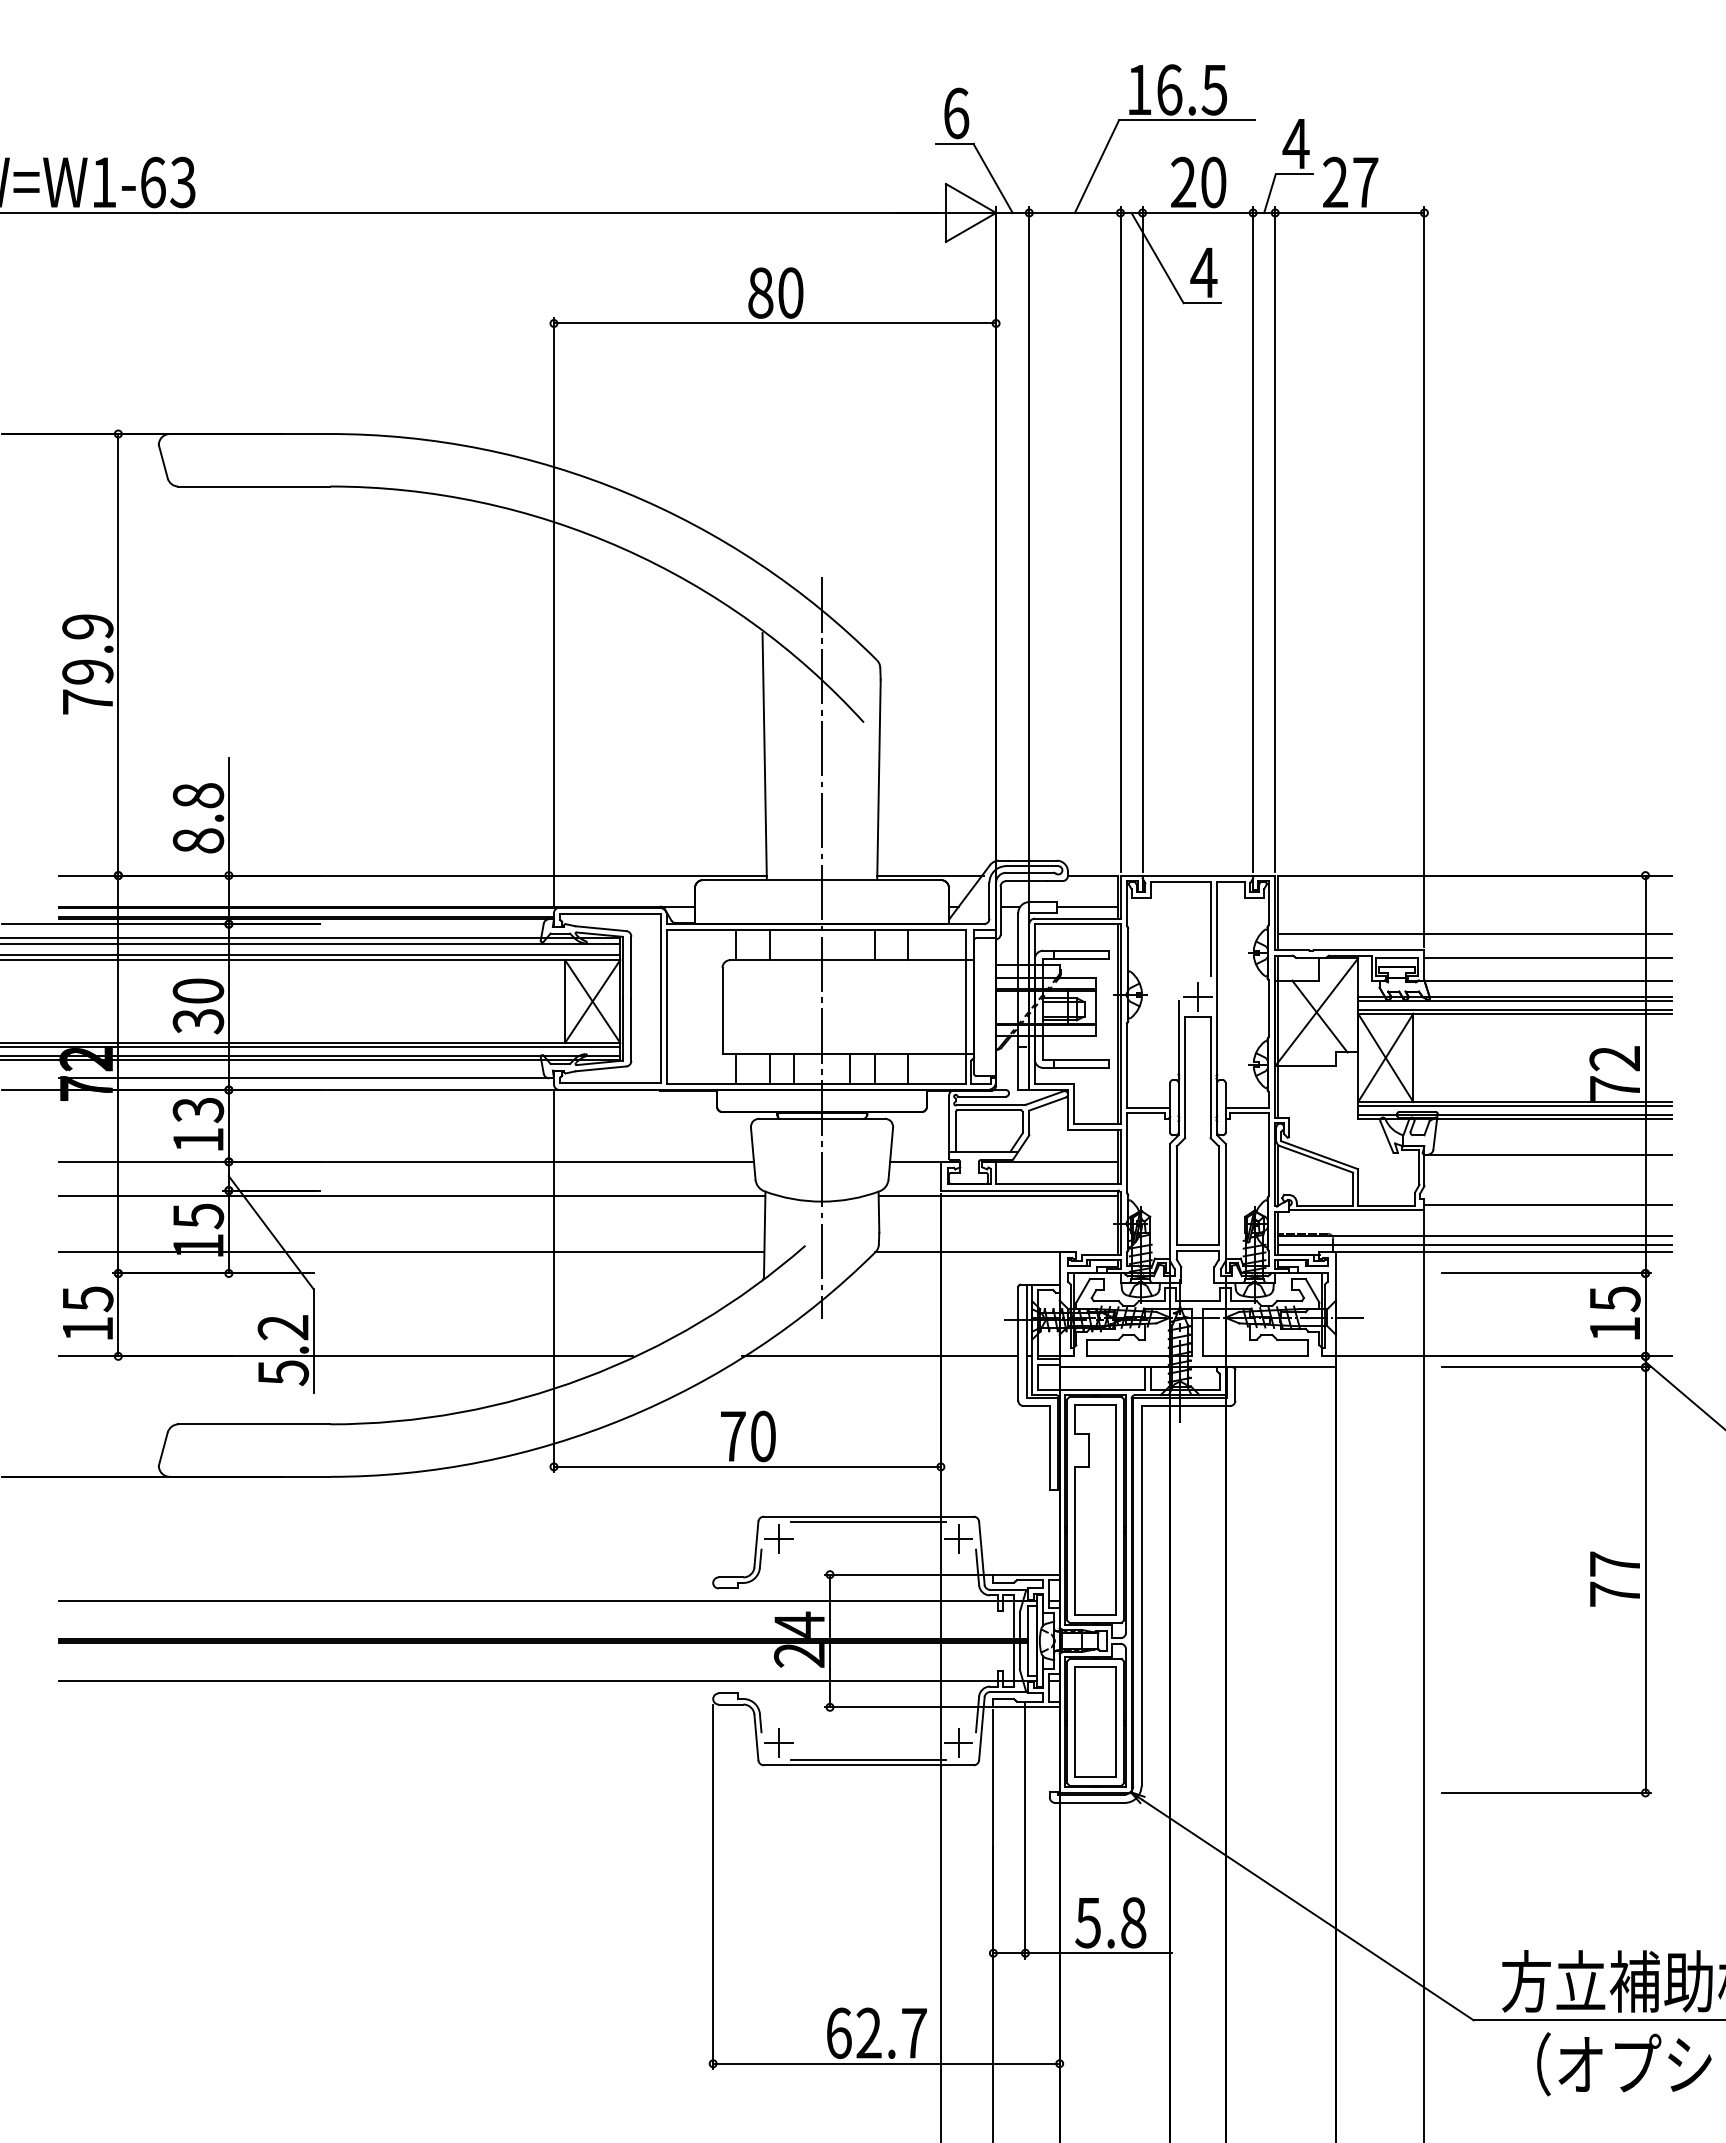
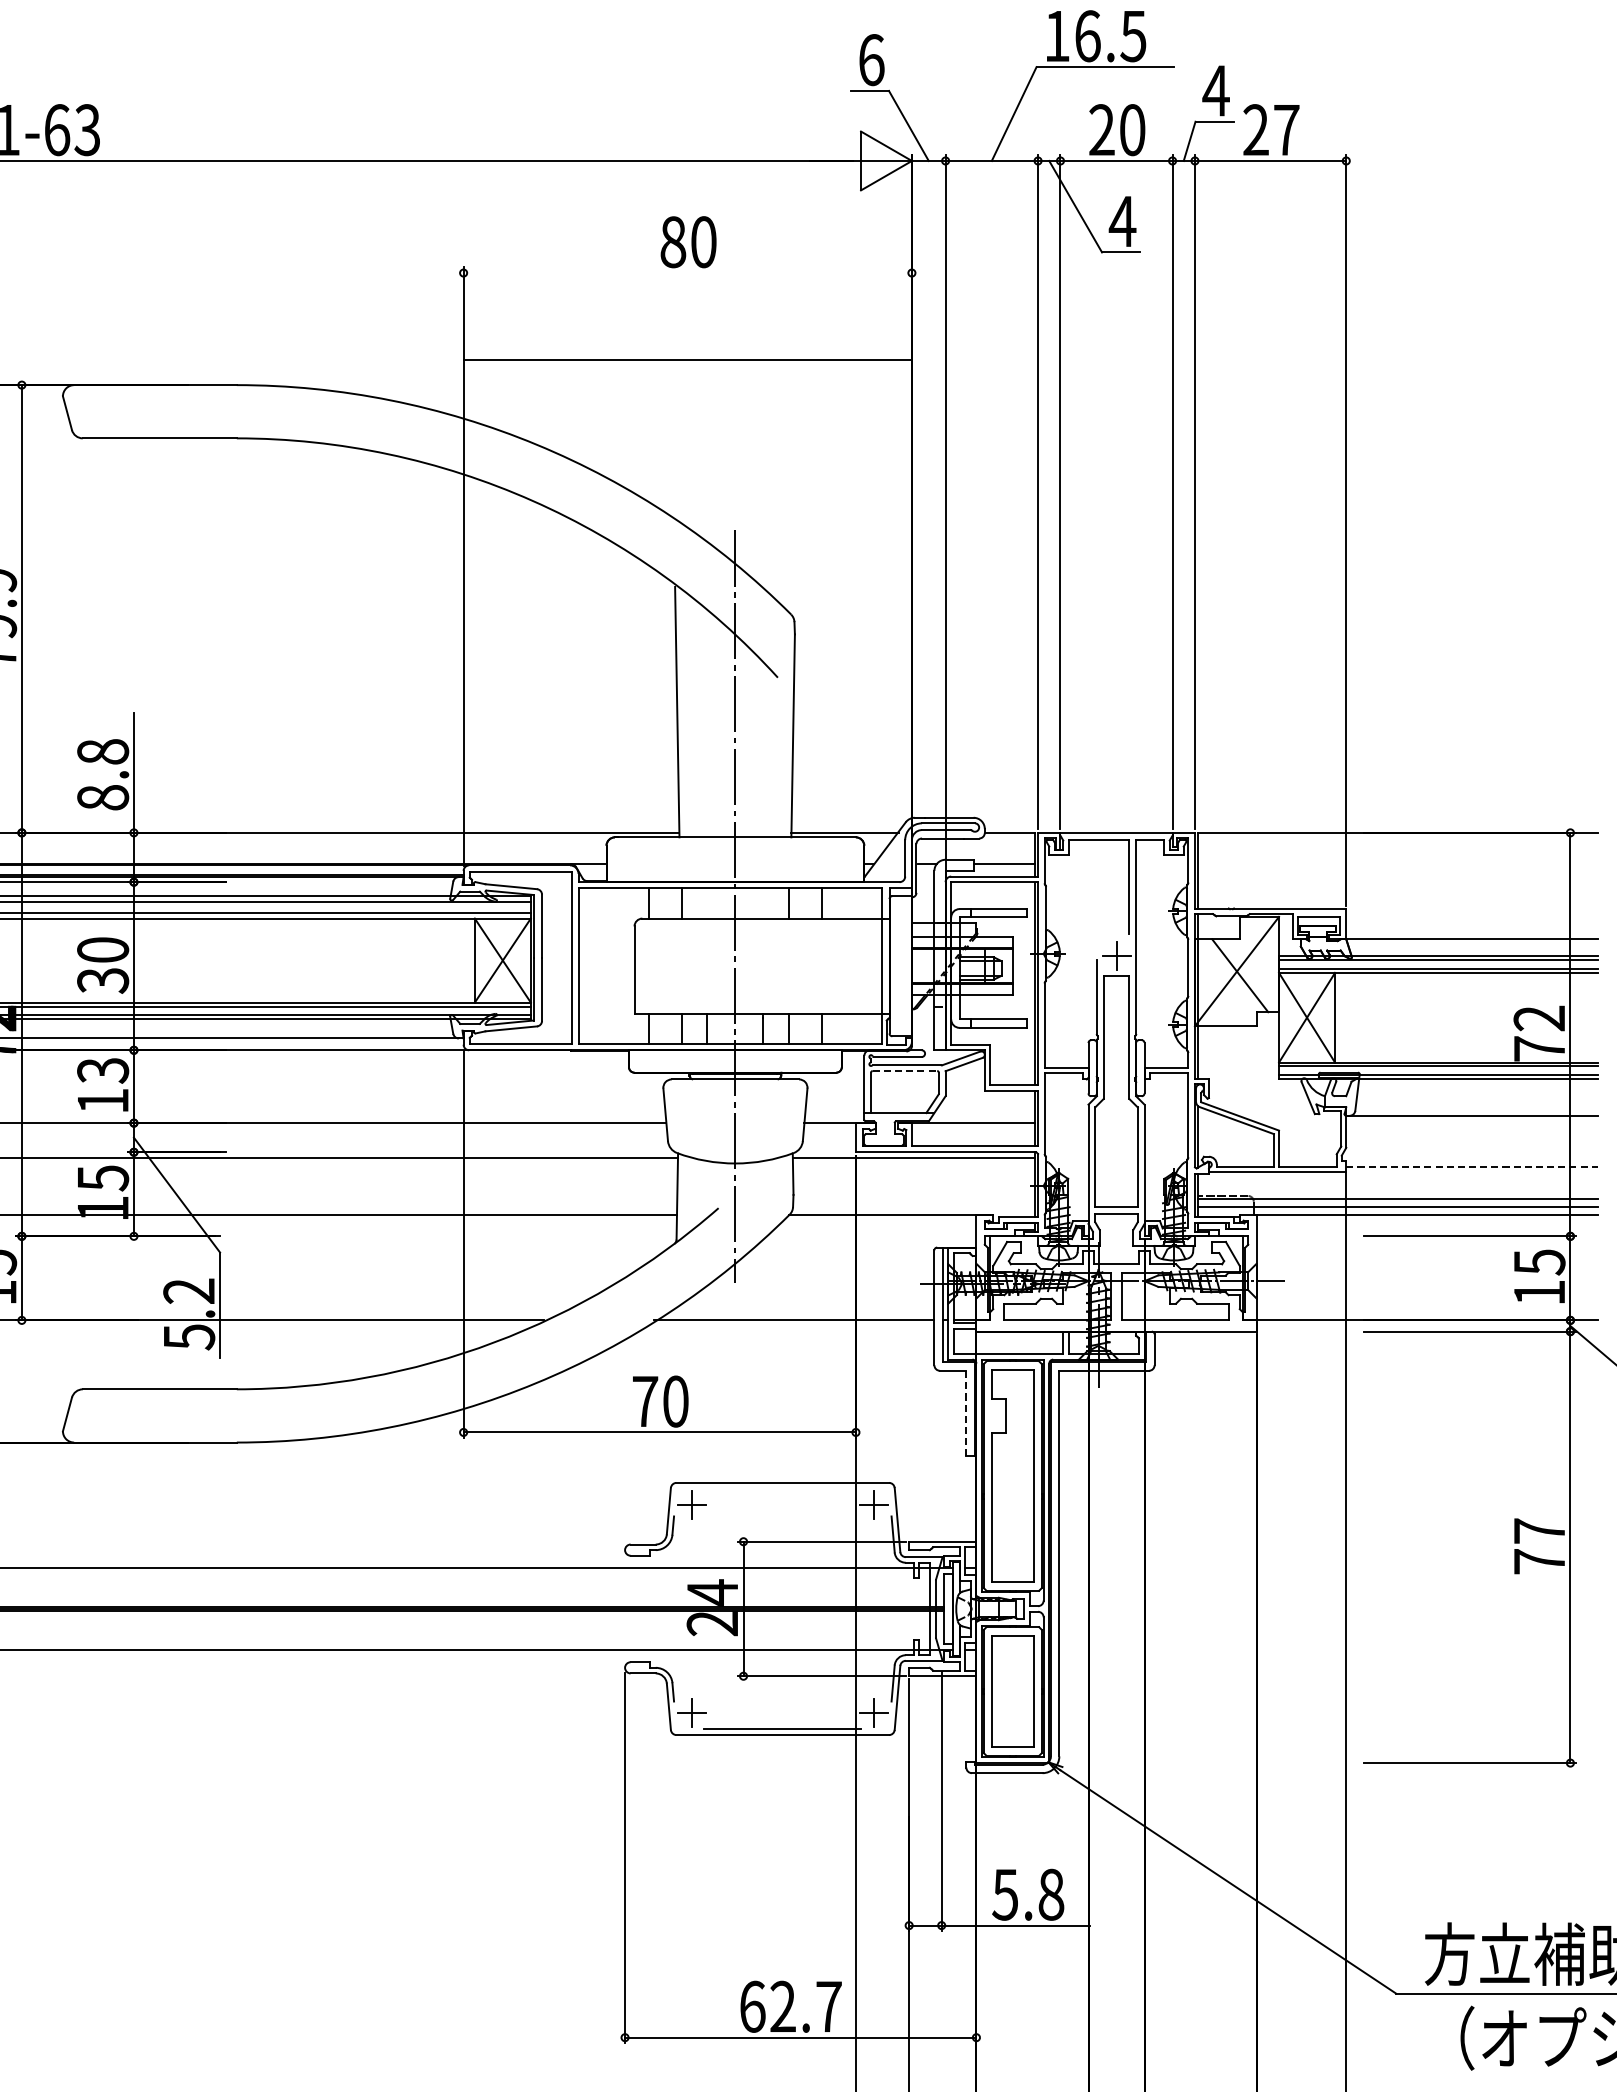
line: (774, 323) -> (687, 360), moved
line: (1474, 933) -> (1397, 891), removed
line: (1548, 958) -> (1472, 916), removed
line: (989, 1110) -> (905, 1071), solid -> dashed
line: (1548, 1204) -> (1472, 1166), solid -> dashed
line: (1049, 1447) -> (966, 1412), solid -> dashed
line: (868, 1522) -> (782, 1488), removed

